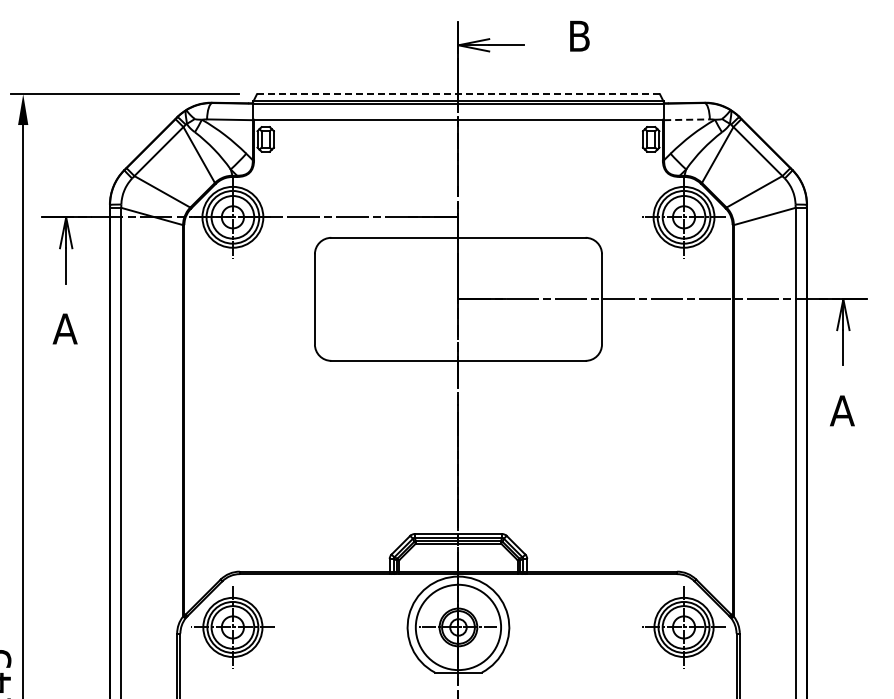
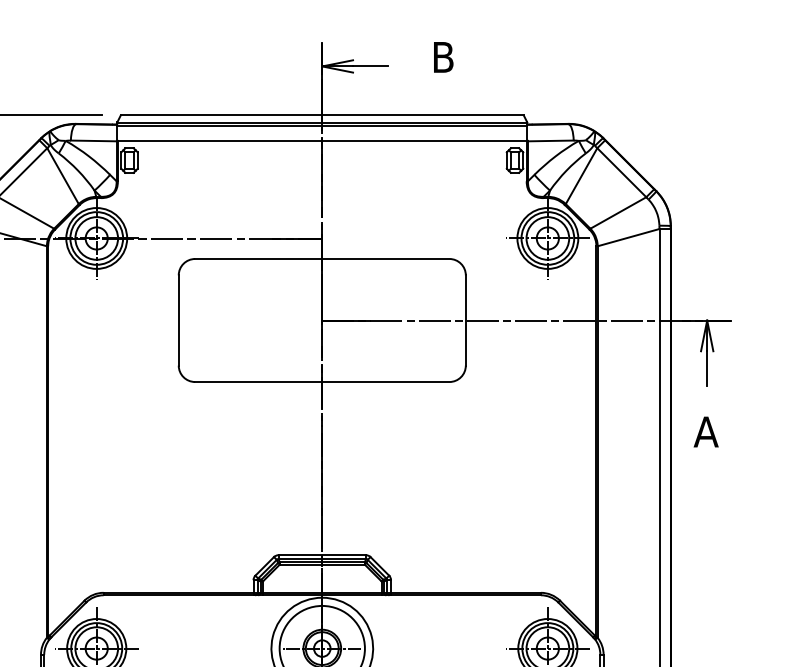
line: (458, 94) -> (322, 115), dashed -> solid
line: (687, 119) -> (551, 140), dashed -> solid

